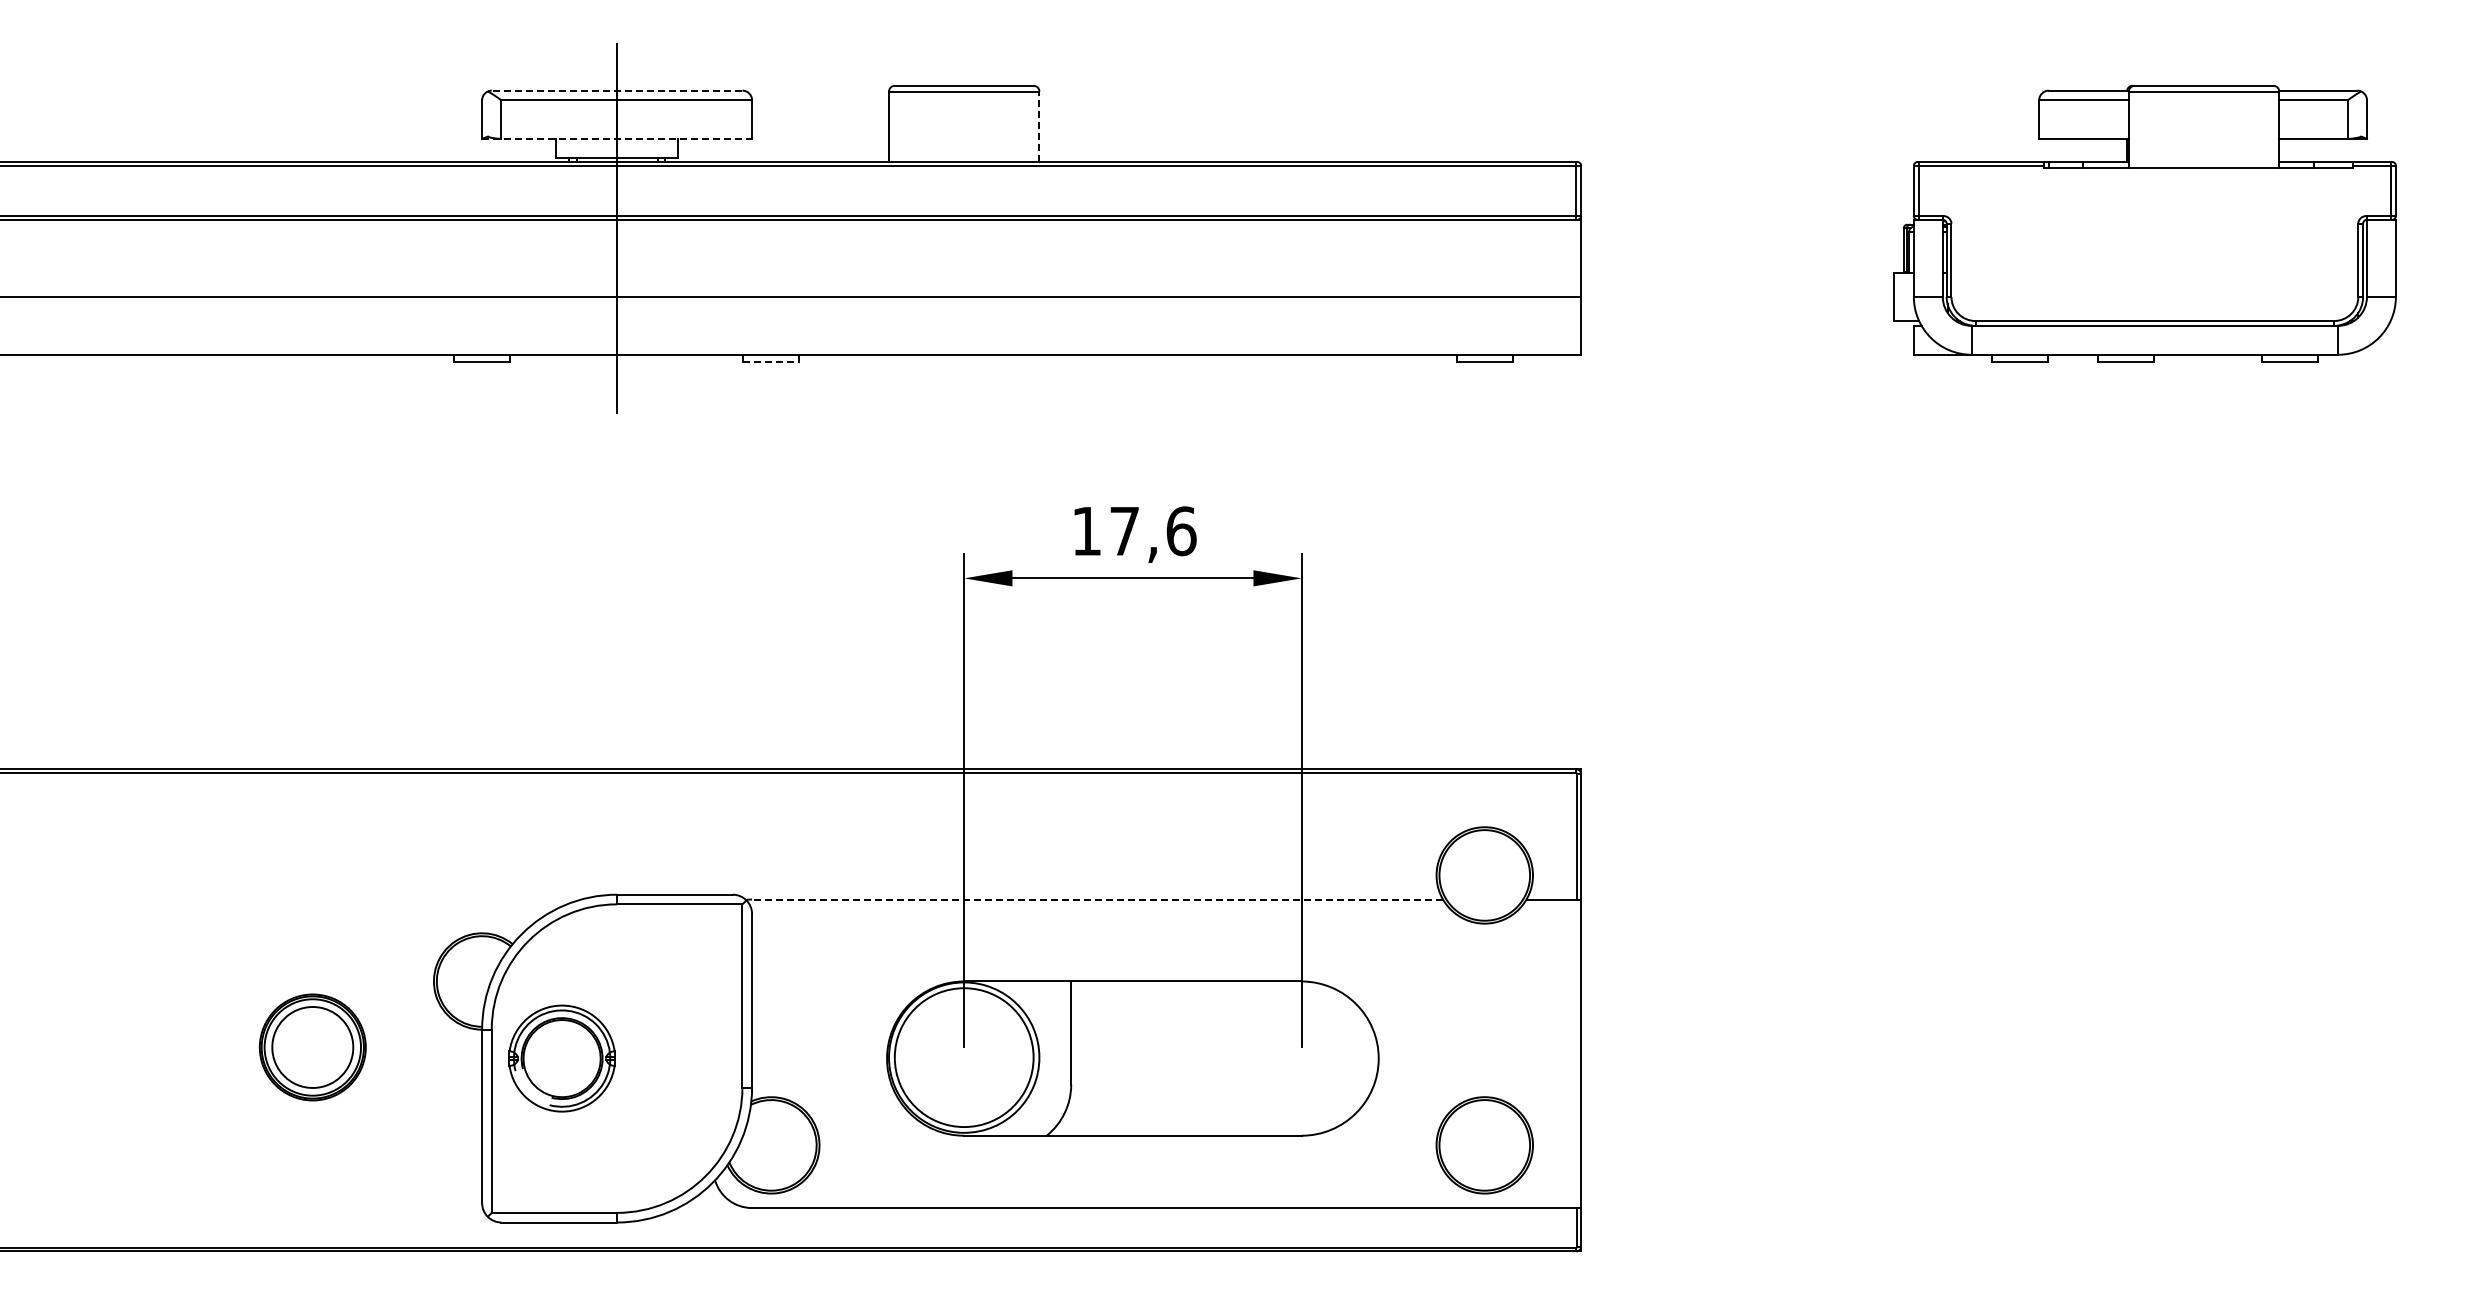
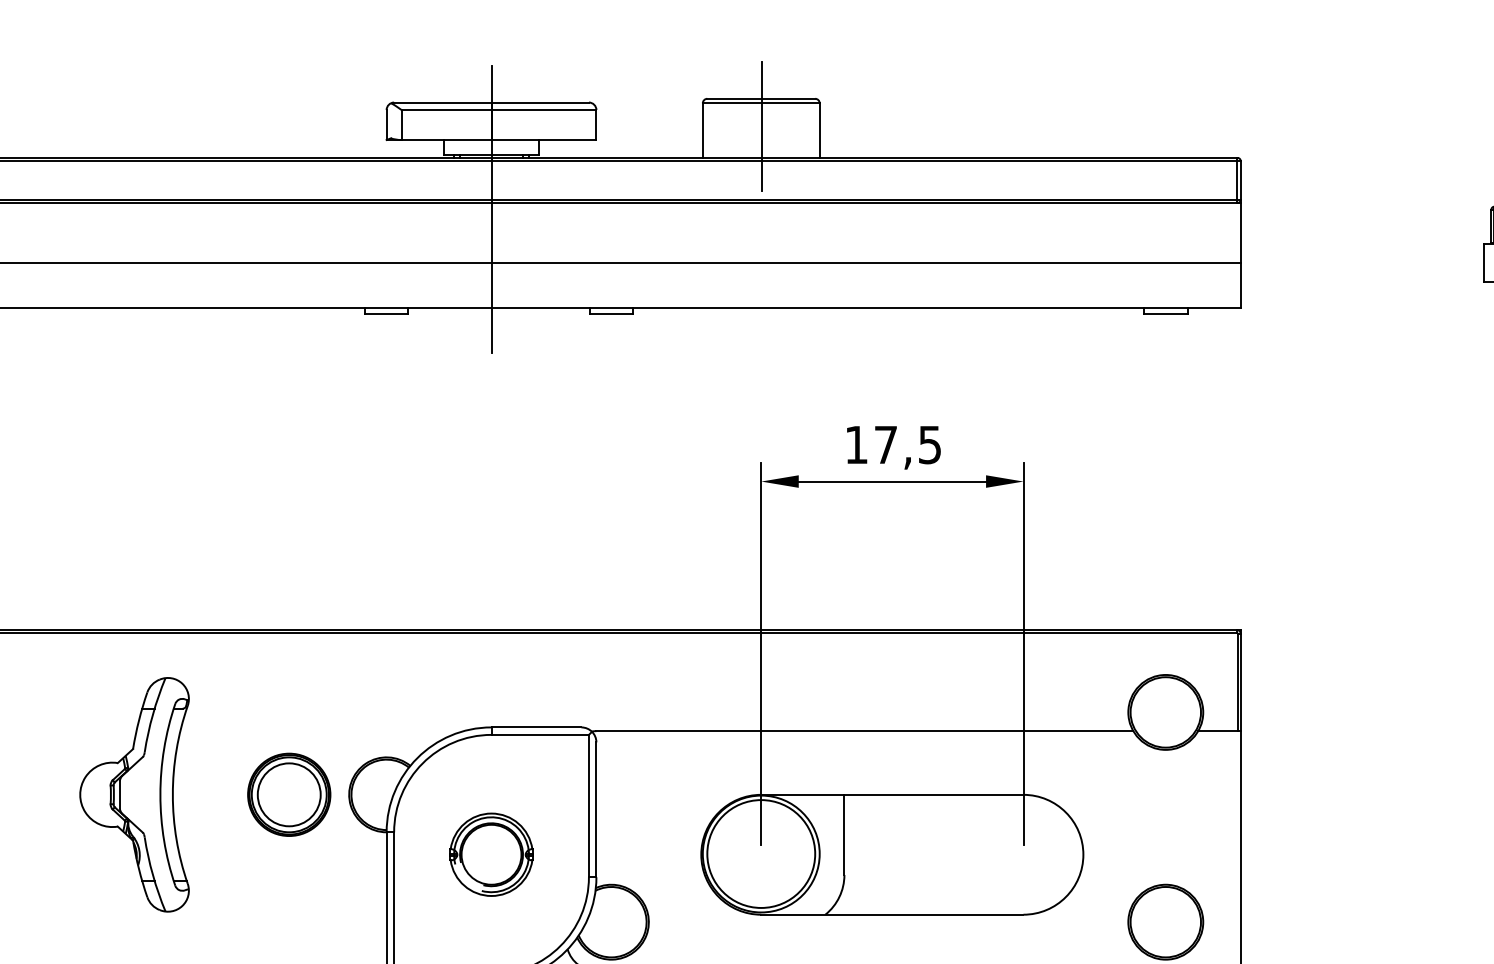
line: (616, 90) -> (491, 102), dashed -> solid
line: (964, 121) -> (761, 126), added
line: (1039, 126) -> (819, 130), dashed -> solid
line: (617, 138) -> (491, 139), dashed -> solid
line: (771, 362) -> (611, 313), dashed -> solid
text: (1181, 531) -> (930, 445), 17,6 -> 17,5
line: (1097, 899) -> (864, 731), dashed -> solid
part: (157, 981) -> (134, 794), added
part: (312, 1047) -> (289, 794), moved
part: (561, 1058) -> (491, 854), moved

